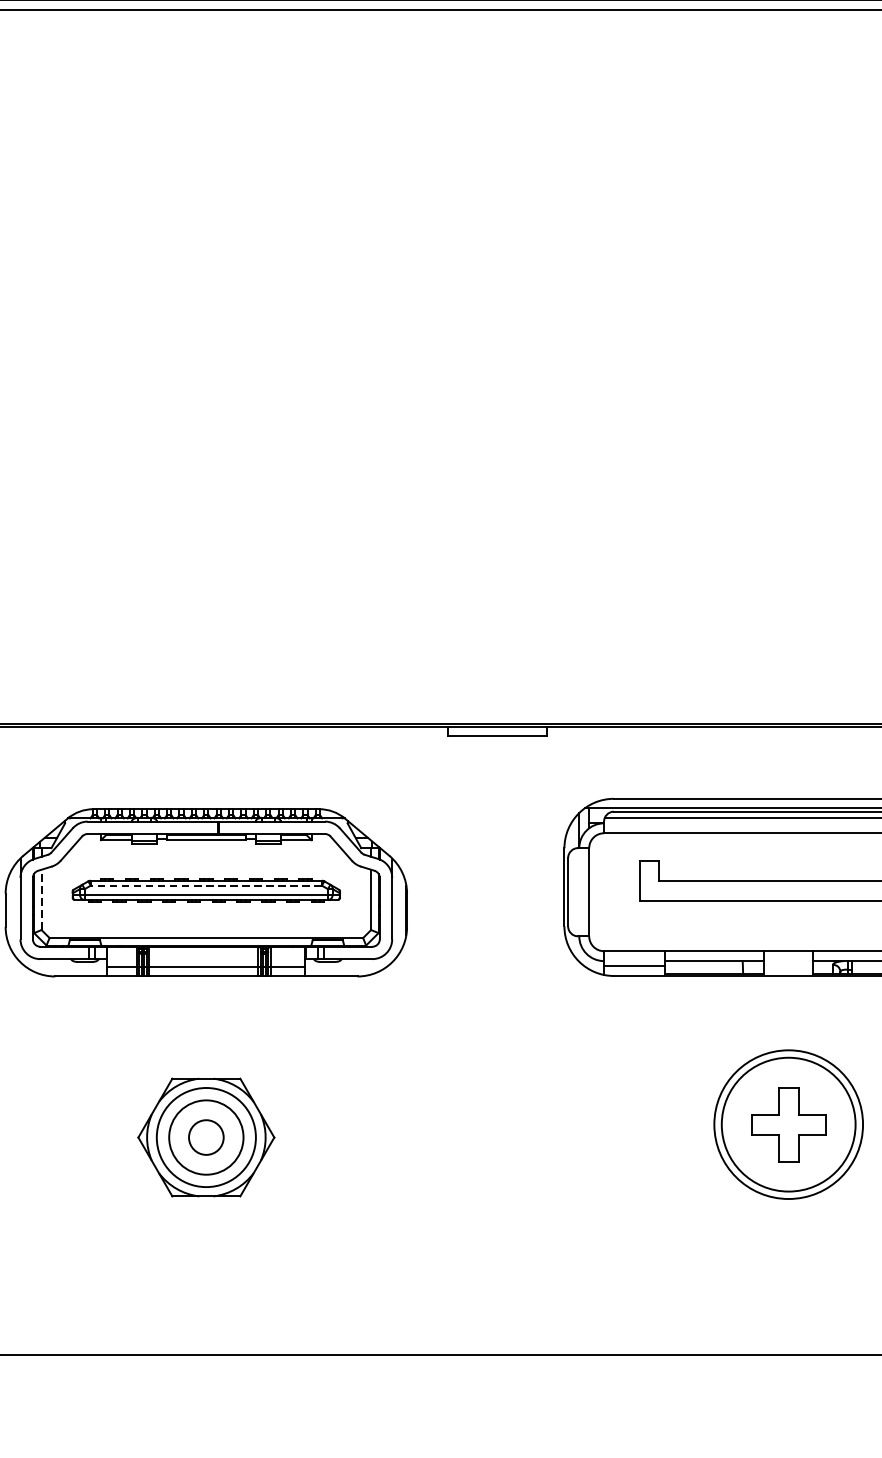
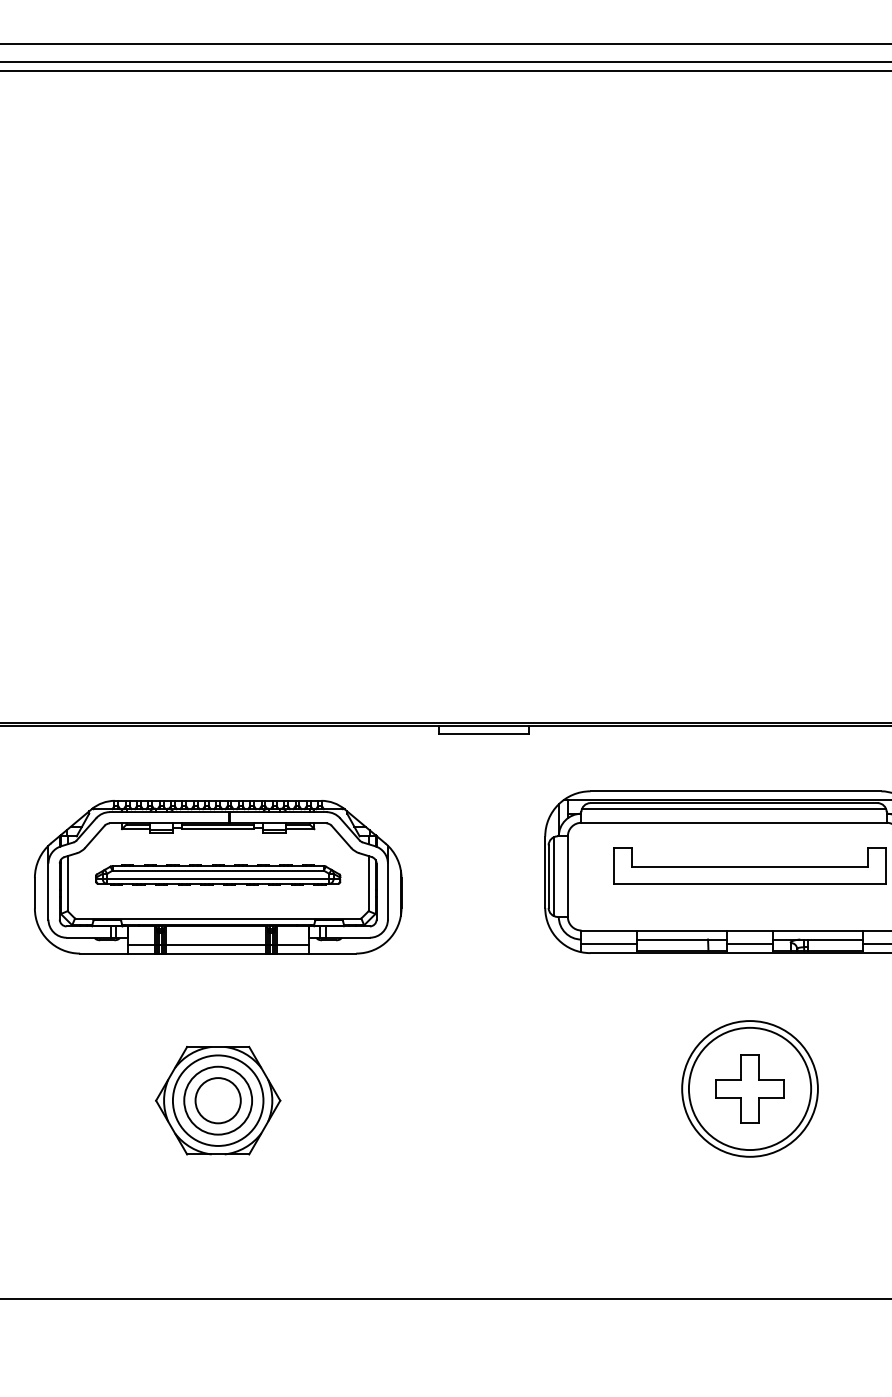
line: (206, 885) -> (218, 870), dashed -> solid
line: (574, 892) -> (554, 876), added
line: (41, 899) -> (67, 883), dashed -> solid
line: (788, 966) -> (749, 944), added
circle: (205, 1137) -> (217, 1100), size x1.43

